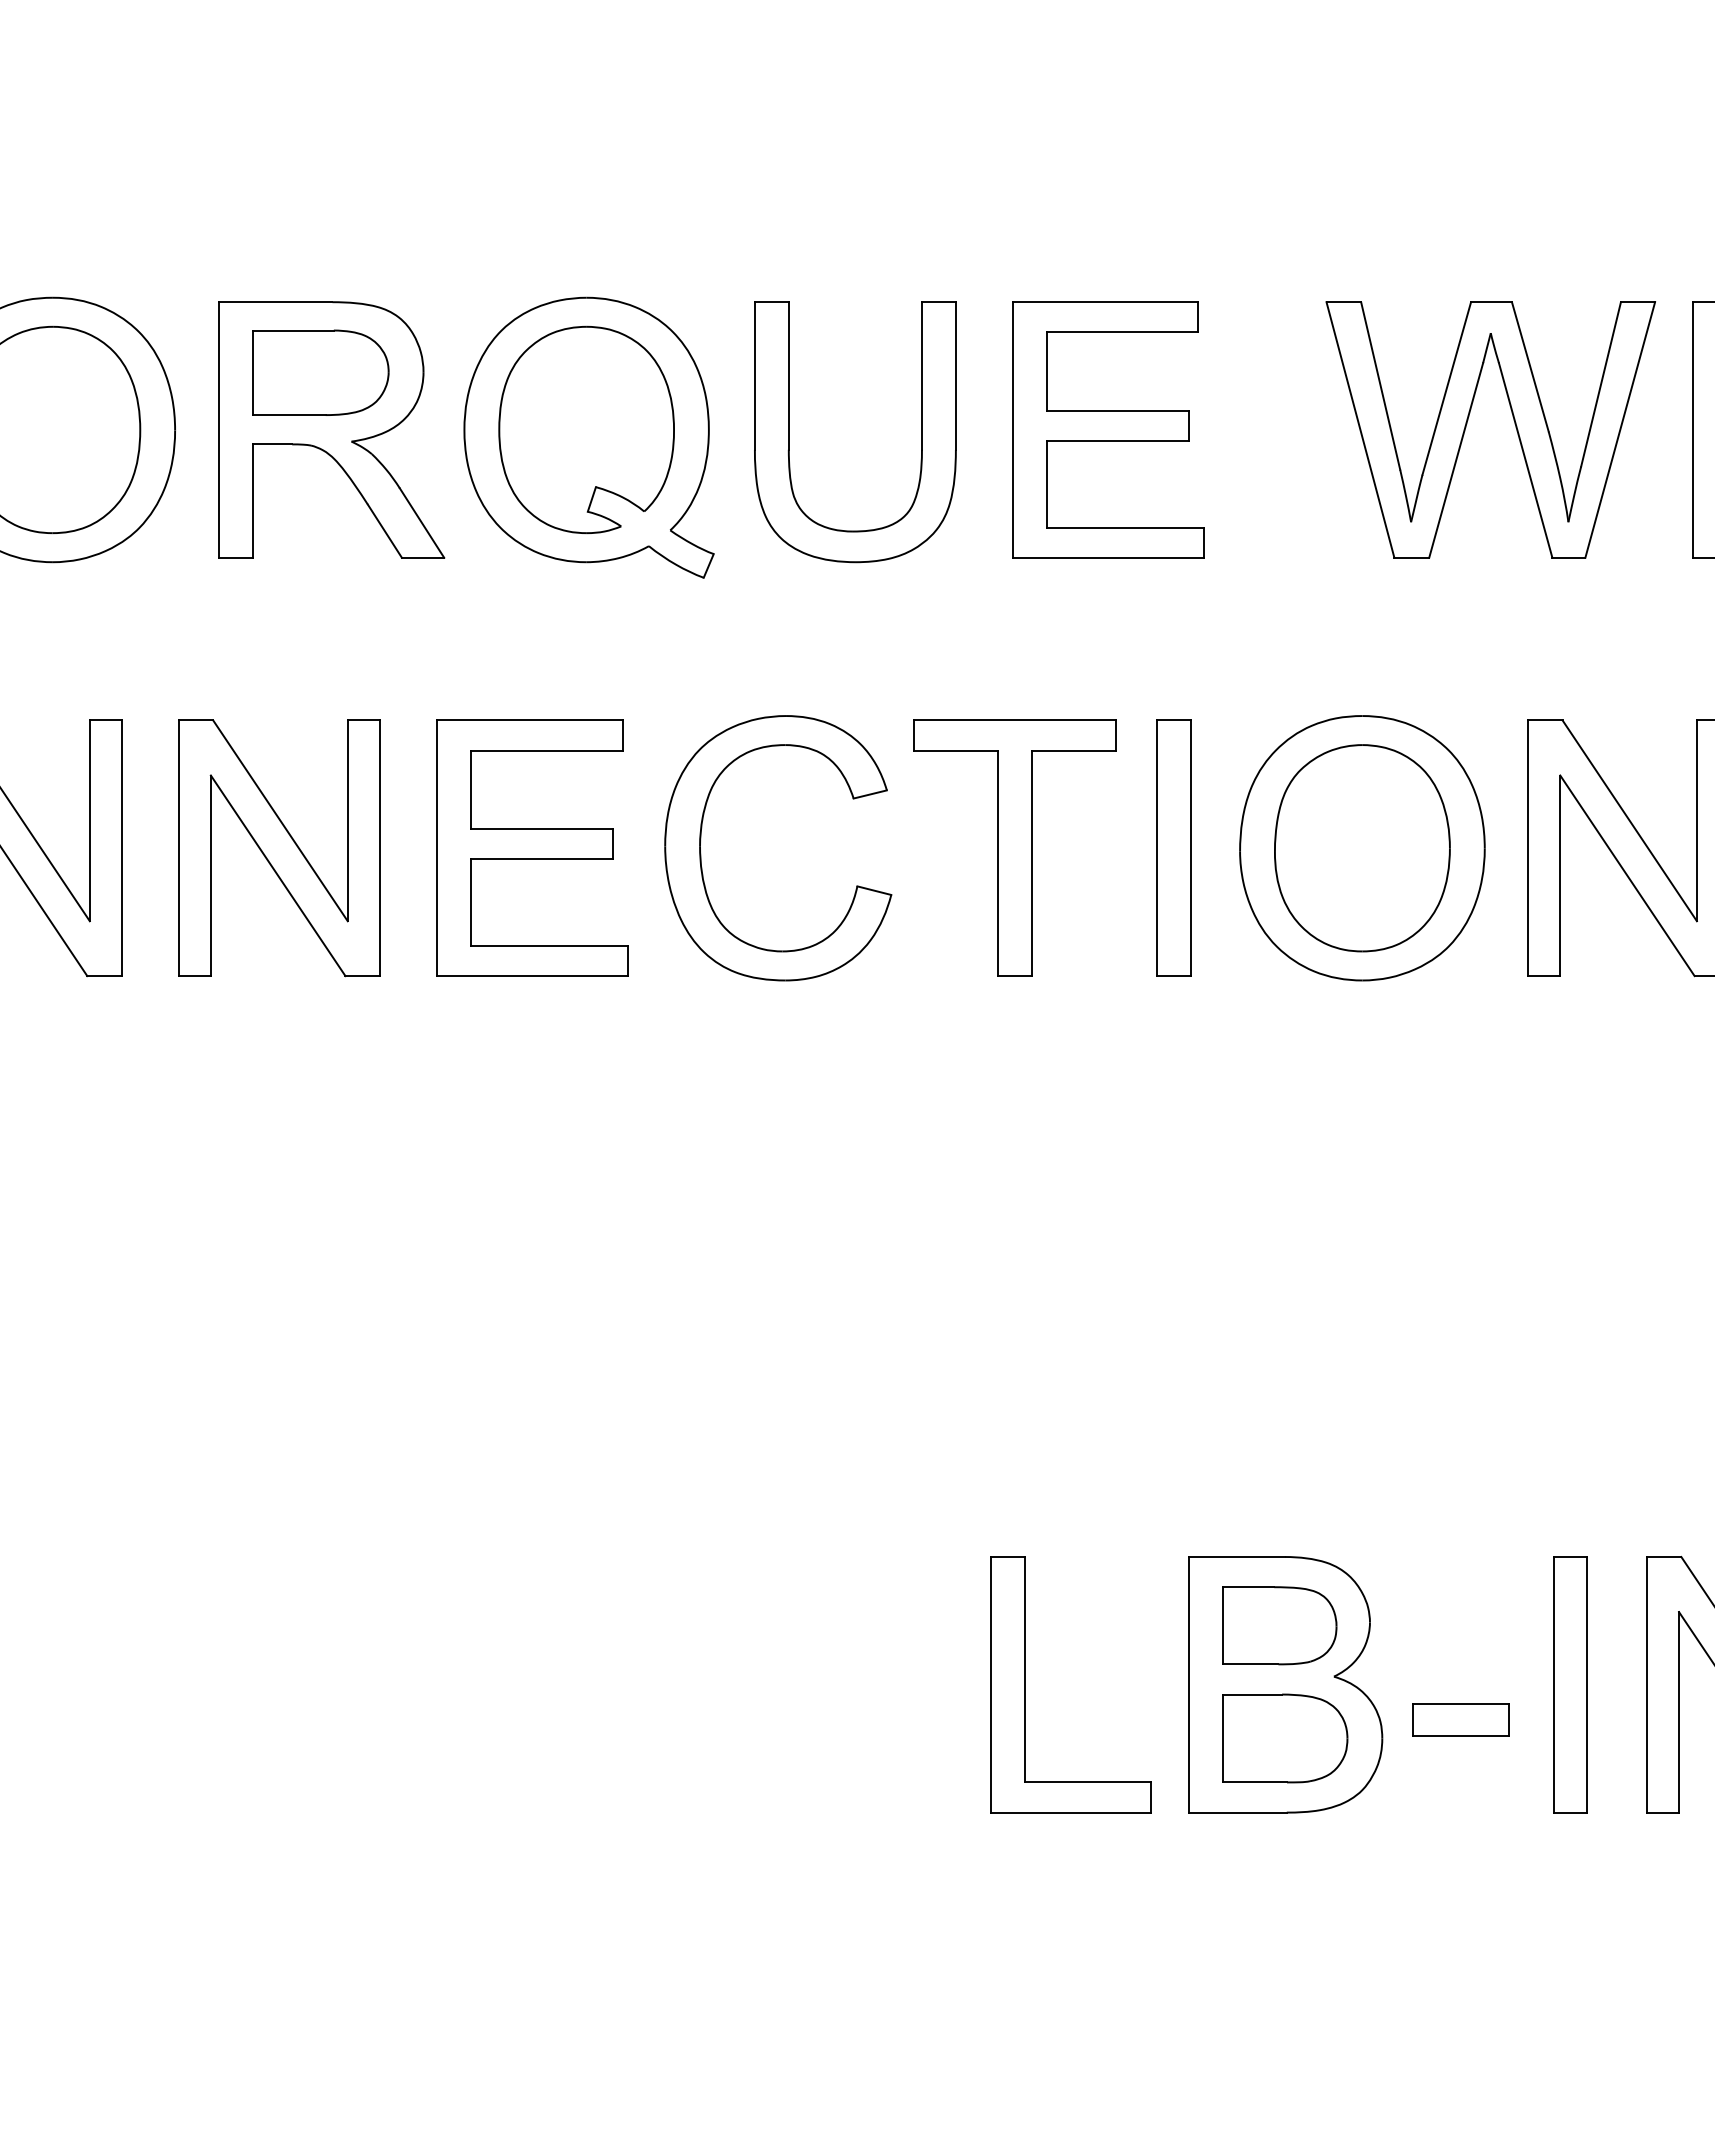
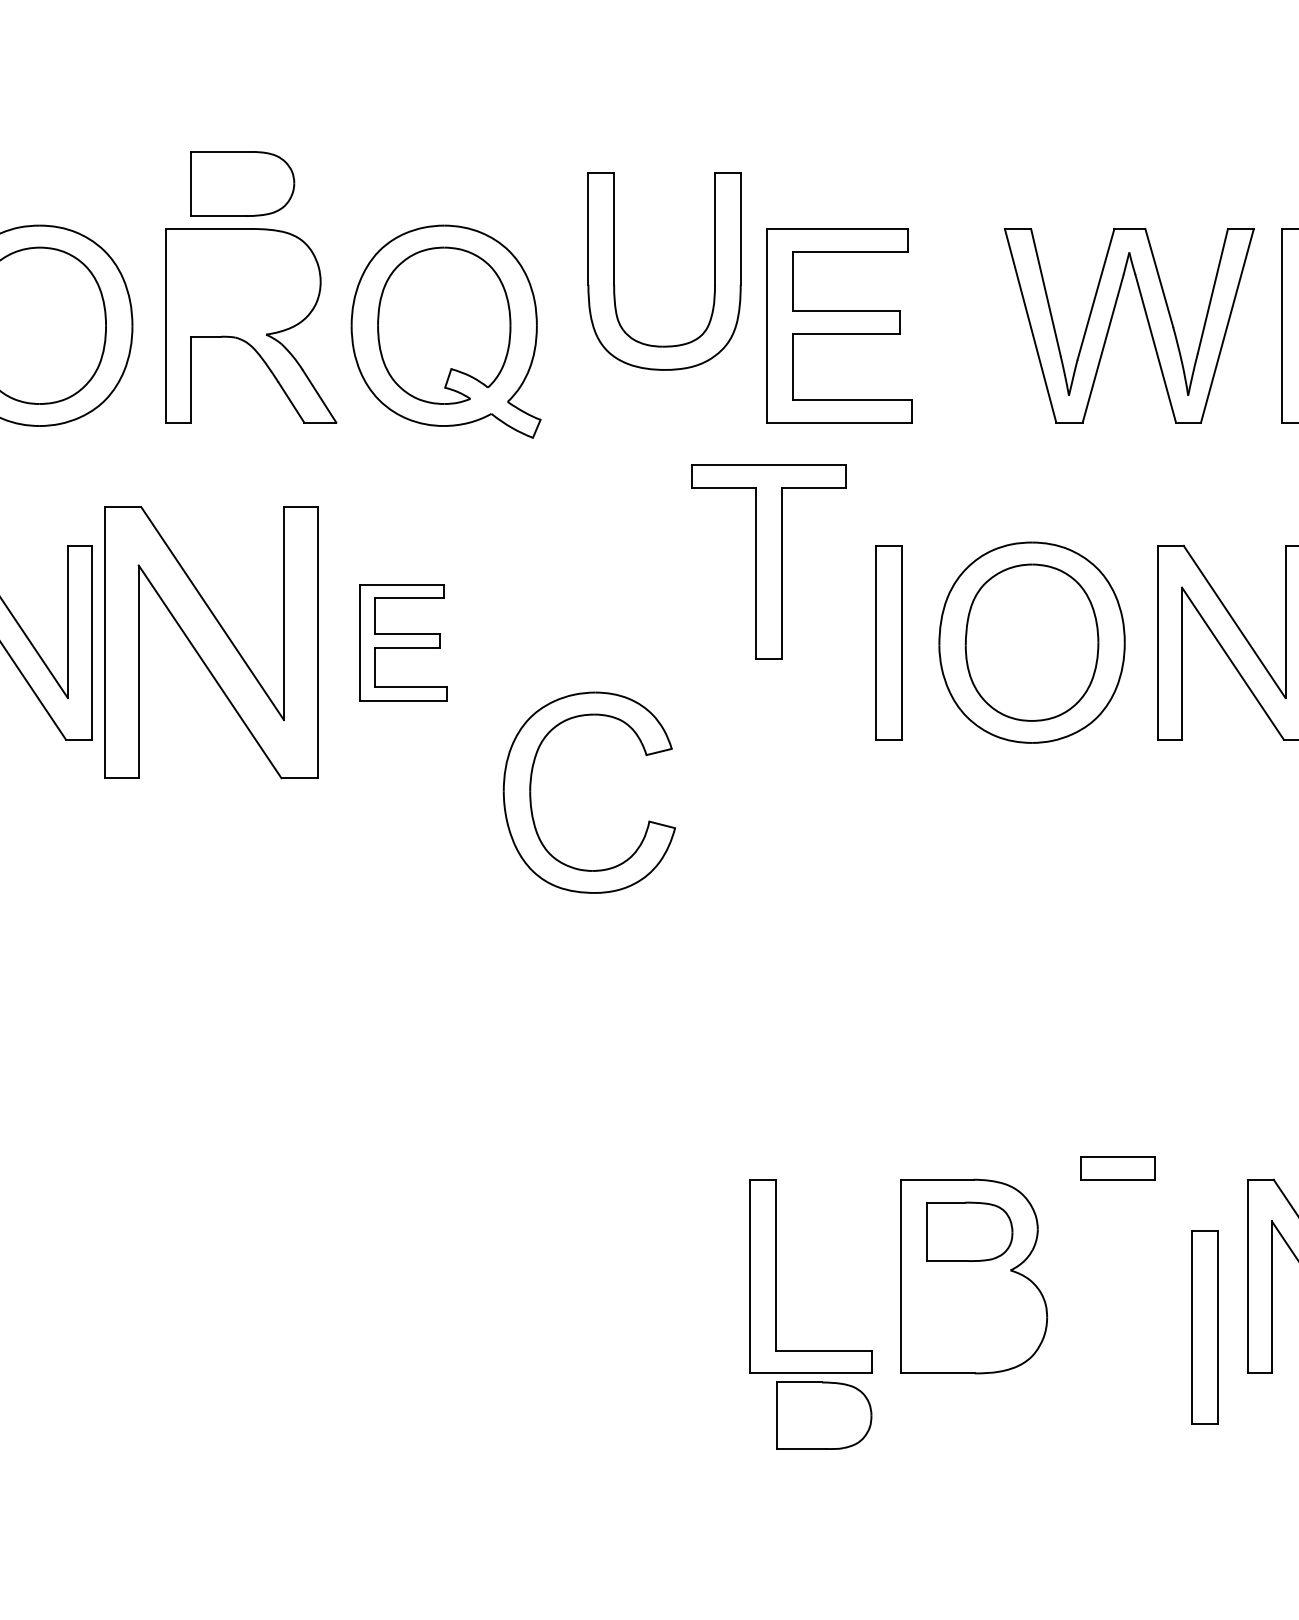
part: (320, 372) -> (242, 183), moved
part: (789, 432) -> (614, 271), moved
part: (532, 847) -> (403, 642), size x0.6
part: (1014, 847) -> (768, 561), moved
part: (279, 848) -> (211, 642), size x1.4
part: (701, 853) -> (531, 796), moved
part: (1570, 1684) -> (1204, 1327), moved
part: (1460, 1719) -> (1117, 1168), moved
part: (1285, 1738) -> (824, 1415), moved

